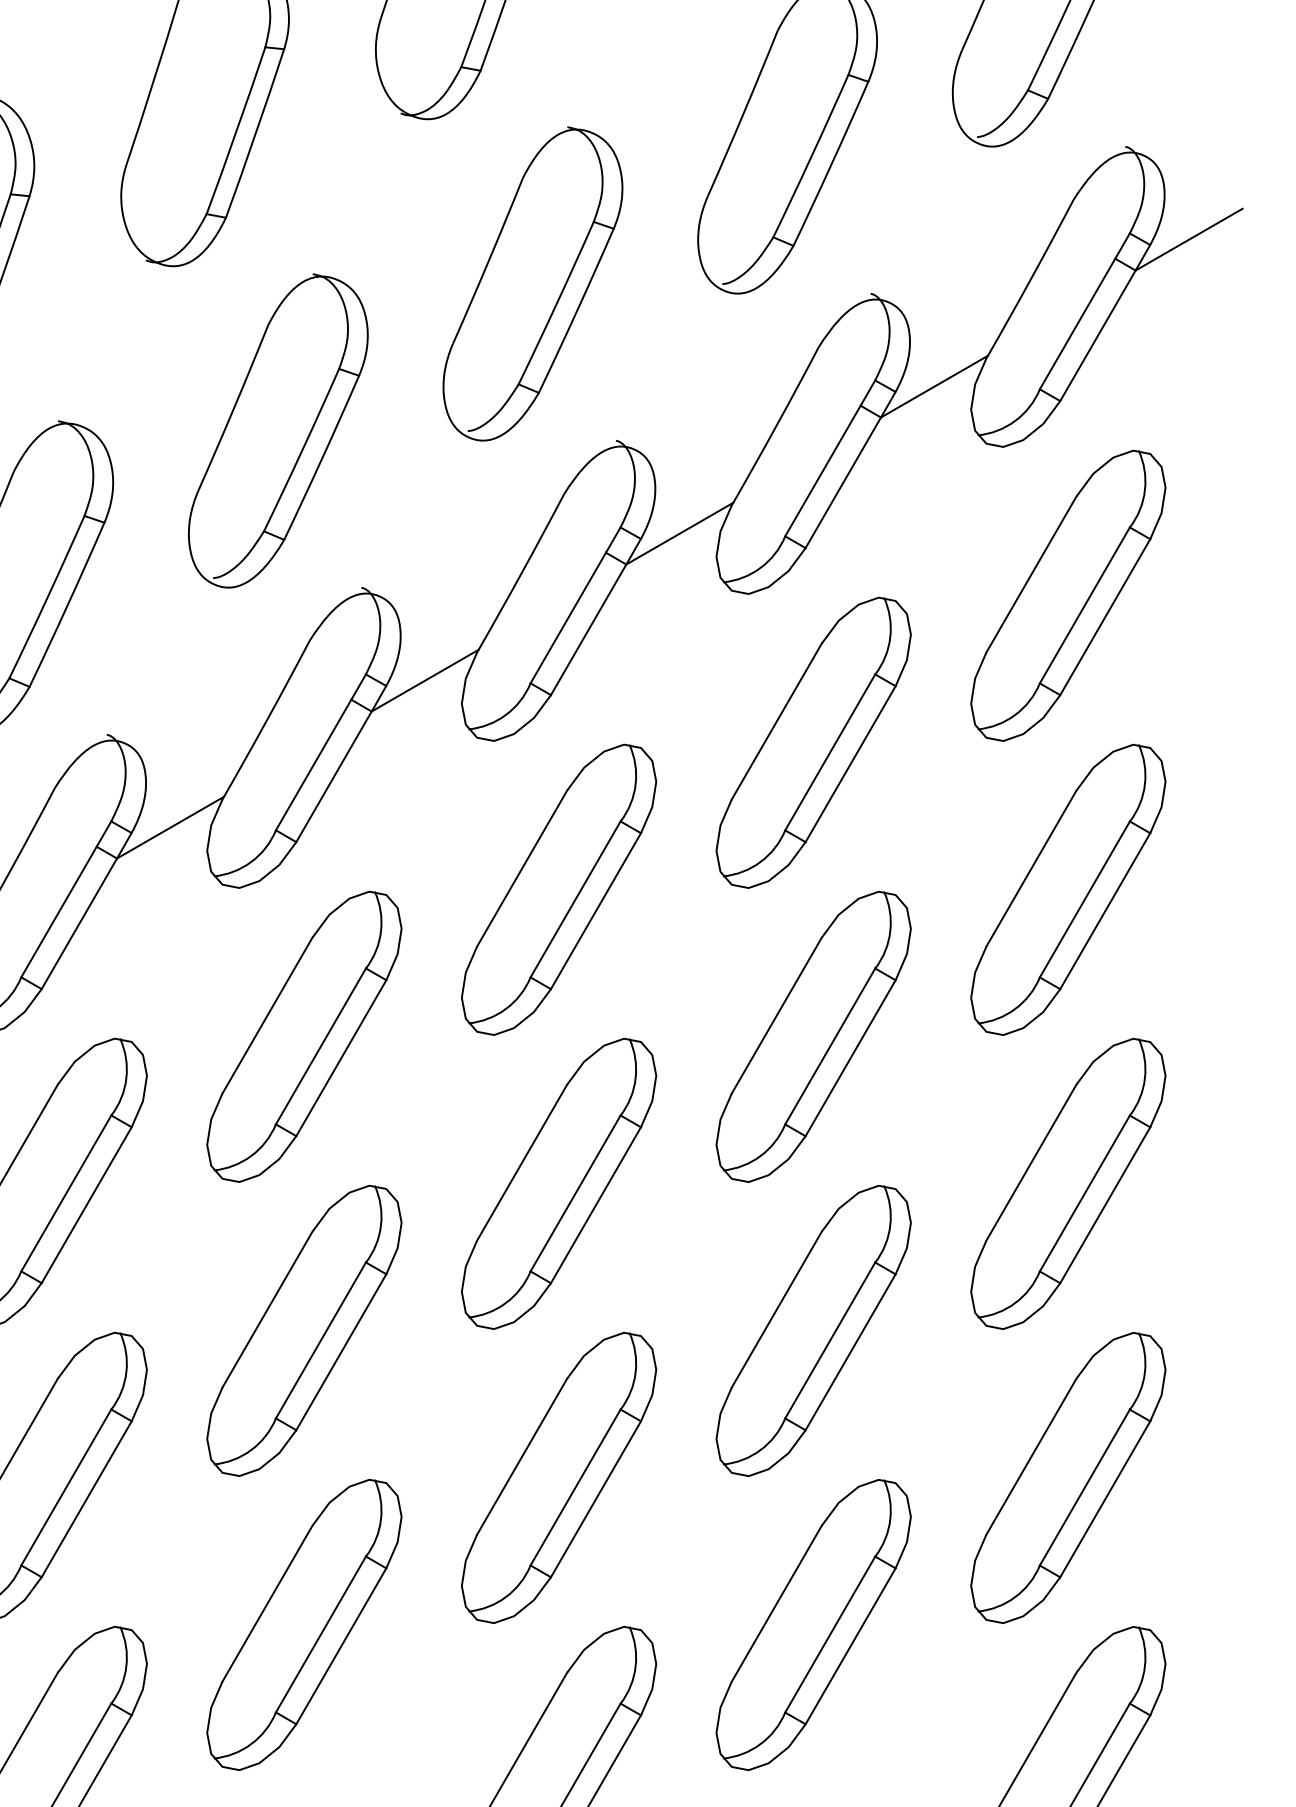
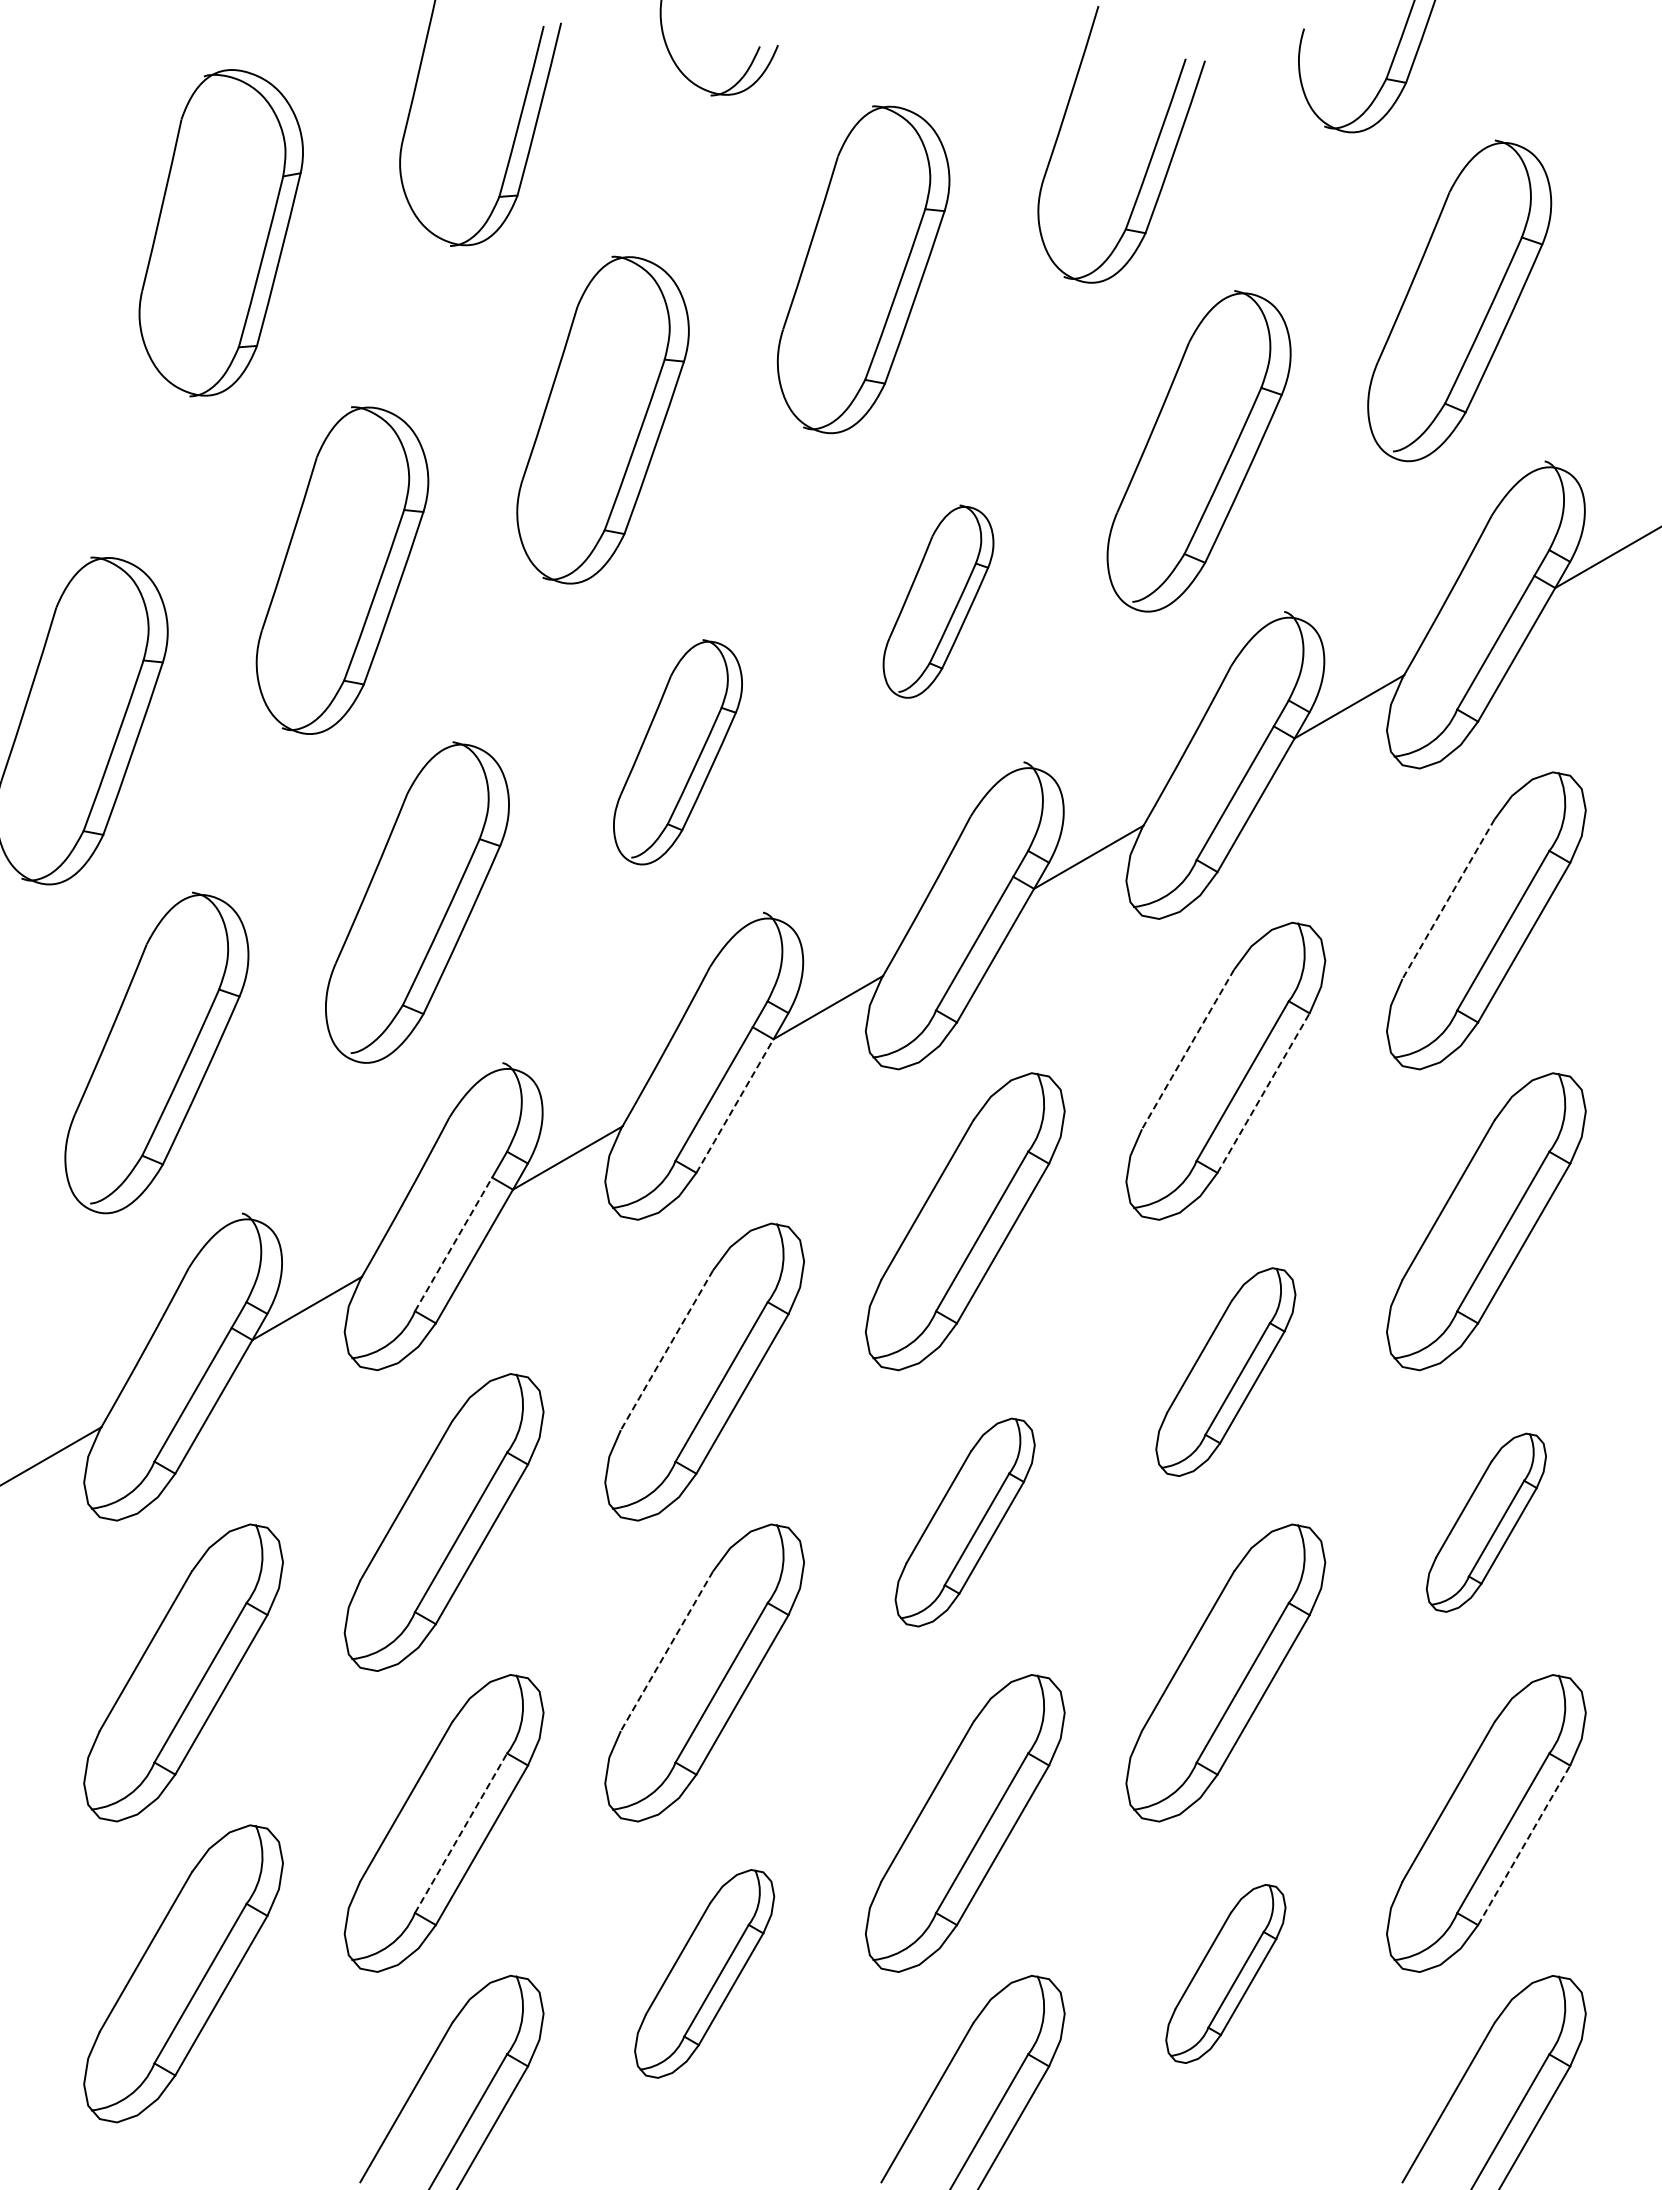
part: (532, 283) -> (938, 601), size x0.6
part: (277, 431) -> (677, 752), size x0.7
line: (1031, 574) -> (1448, 899), solid -> dashed
line: (776, 721) -> (1187, 1049), solid -> dashed
line: (850, 763) -> (1263, 1092), solid -> dashed
line: (334, 776) -> (735, 1105), solid -> dashed
line: (58, 912) -> (453, 1244), solid -> dashed
line: (267, 1015) -> (666, 1350), solid -> dashed
part: (813, 1036) -> (1225, 1371), size x0.7
part: (558, 1183) -> (964, 1522), size x0.7
part: (1068, 1183) -> (1486, 1522), size x0.6
line: (267, 1309) -> (666, 1651), solid -> dashed
line: (66, 1486) -> (461, 1832), solid -> dashed
line: (1105, 1498) -> (1524, 1844), solid -> dashed
part: (304, 1624) -> (704, 1973), size x0.7
part: (813, 1624) -> (1225, 1973), size x0.6

